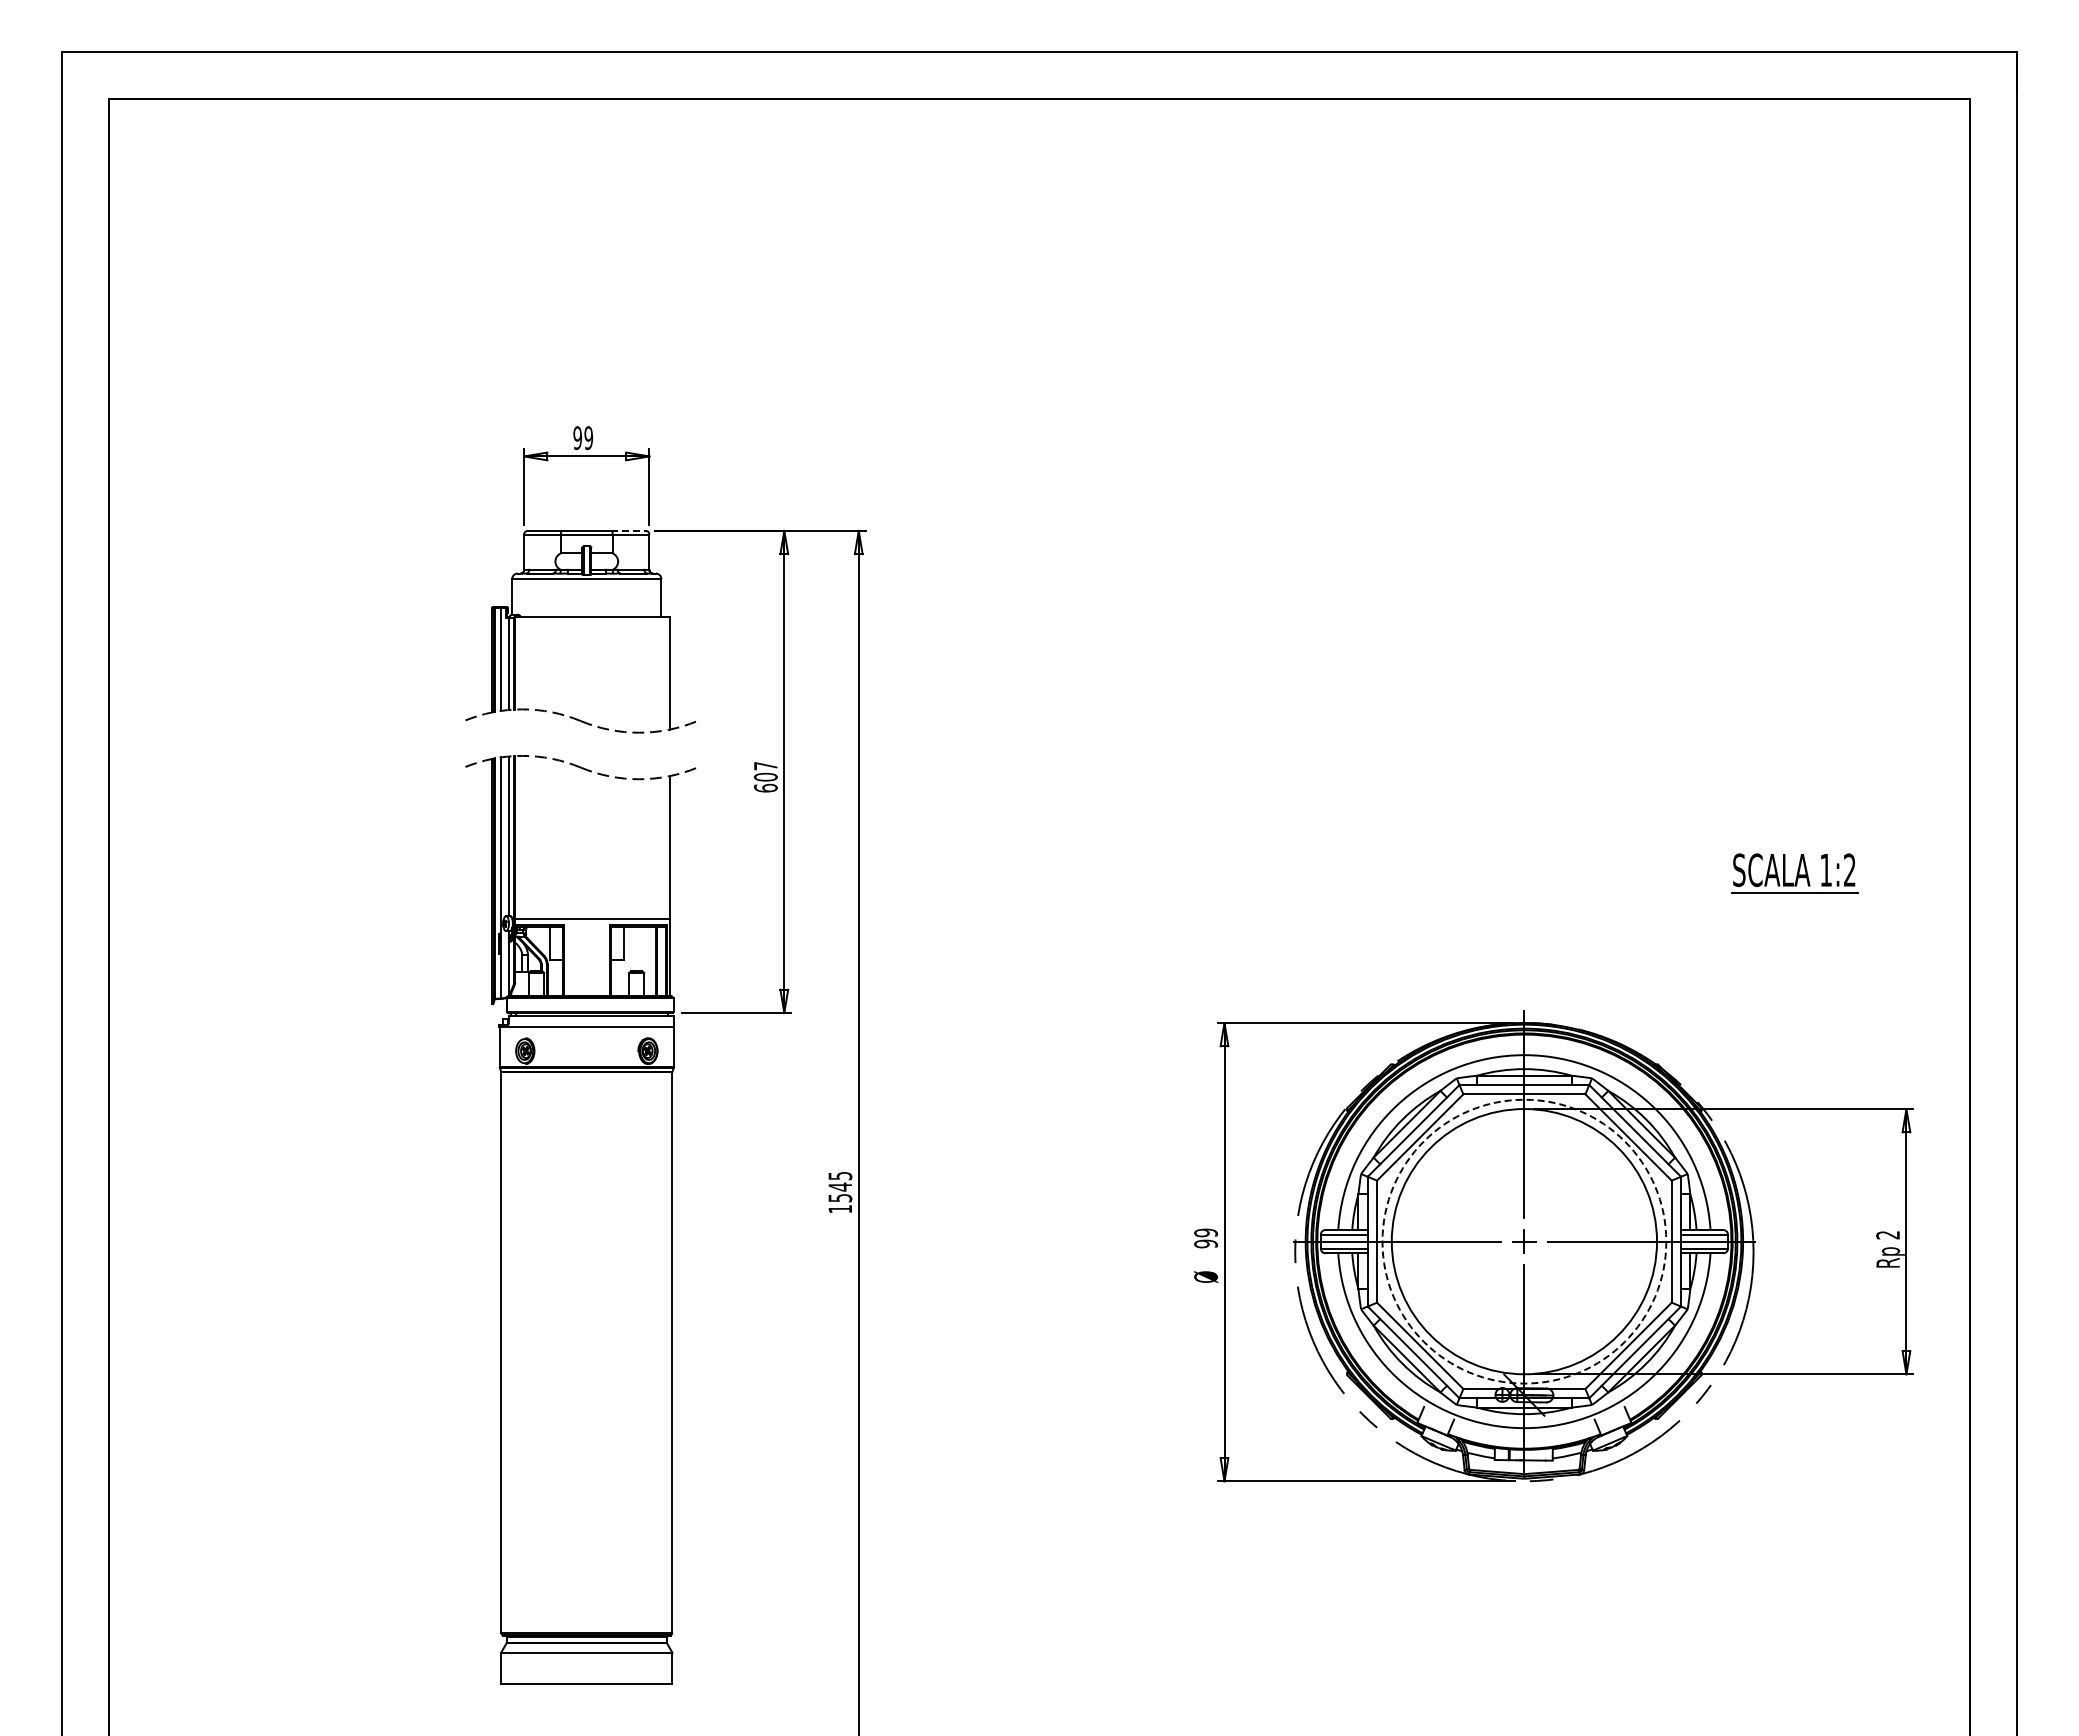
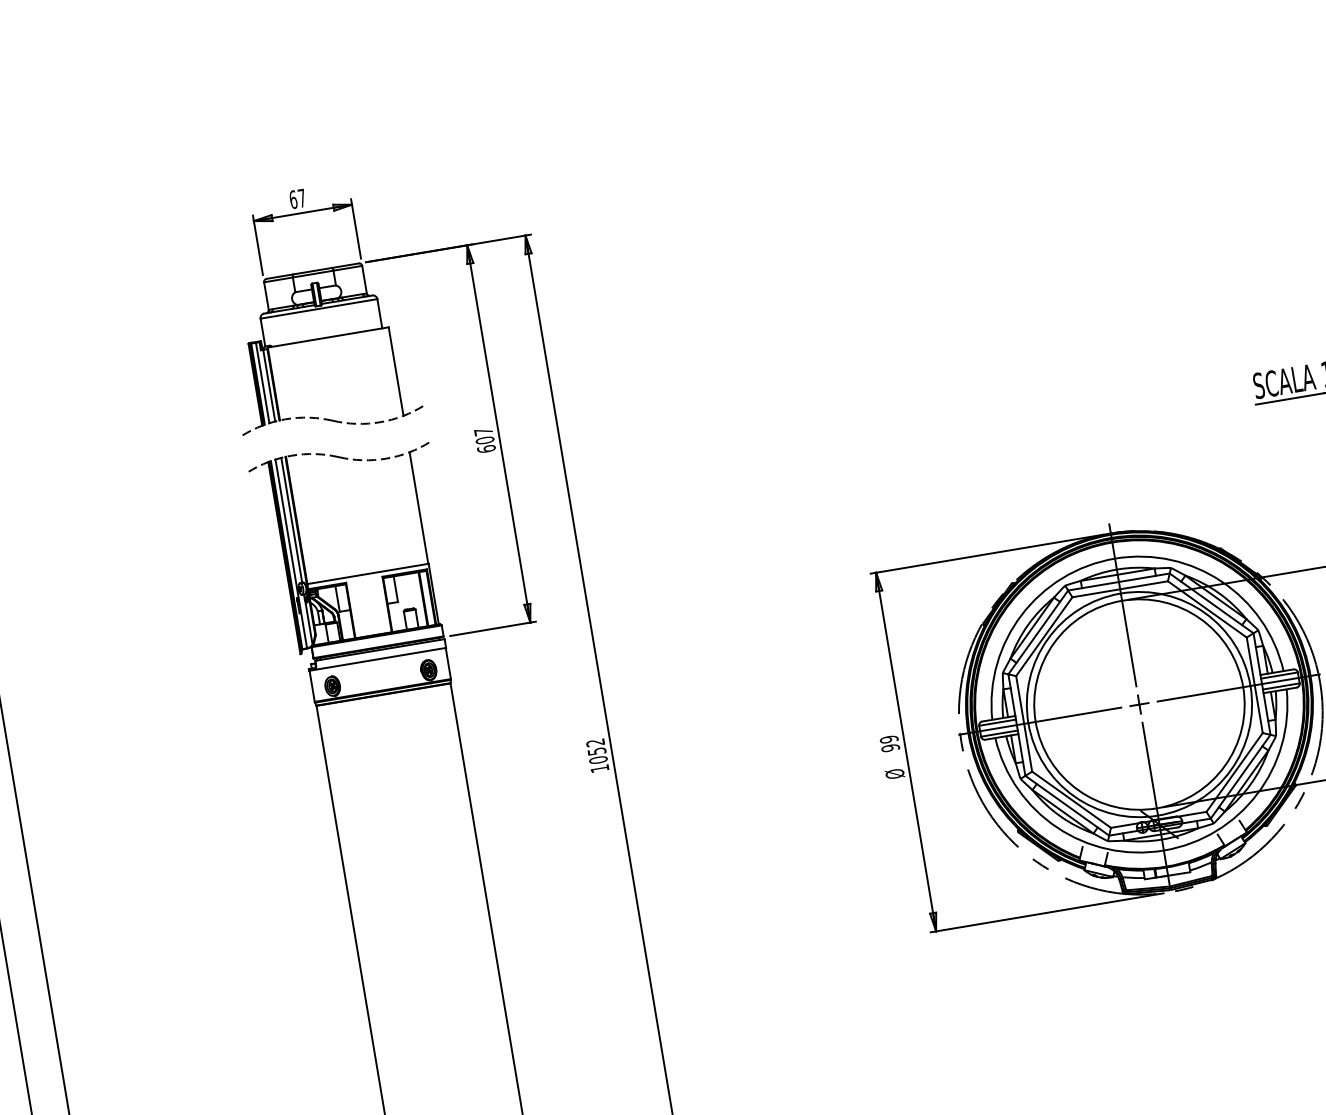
text: (583, 438) -> (298, 199), 99 -> 67
line: (628, 530) -> (345, 265), dashed -> solid
text: (840, 1187) -> (597, 751), 1545 -> 1052
circle: (1524, 1241) -> (1139, 704), dashed -> solid

